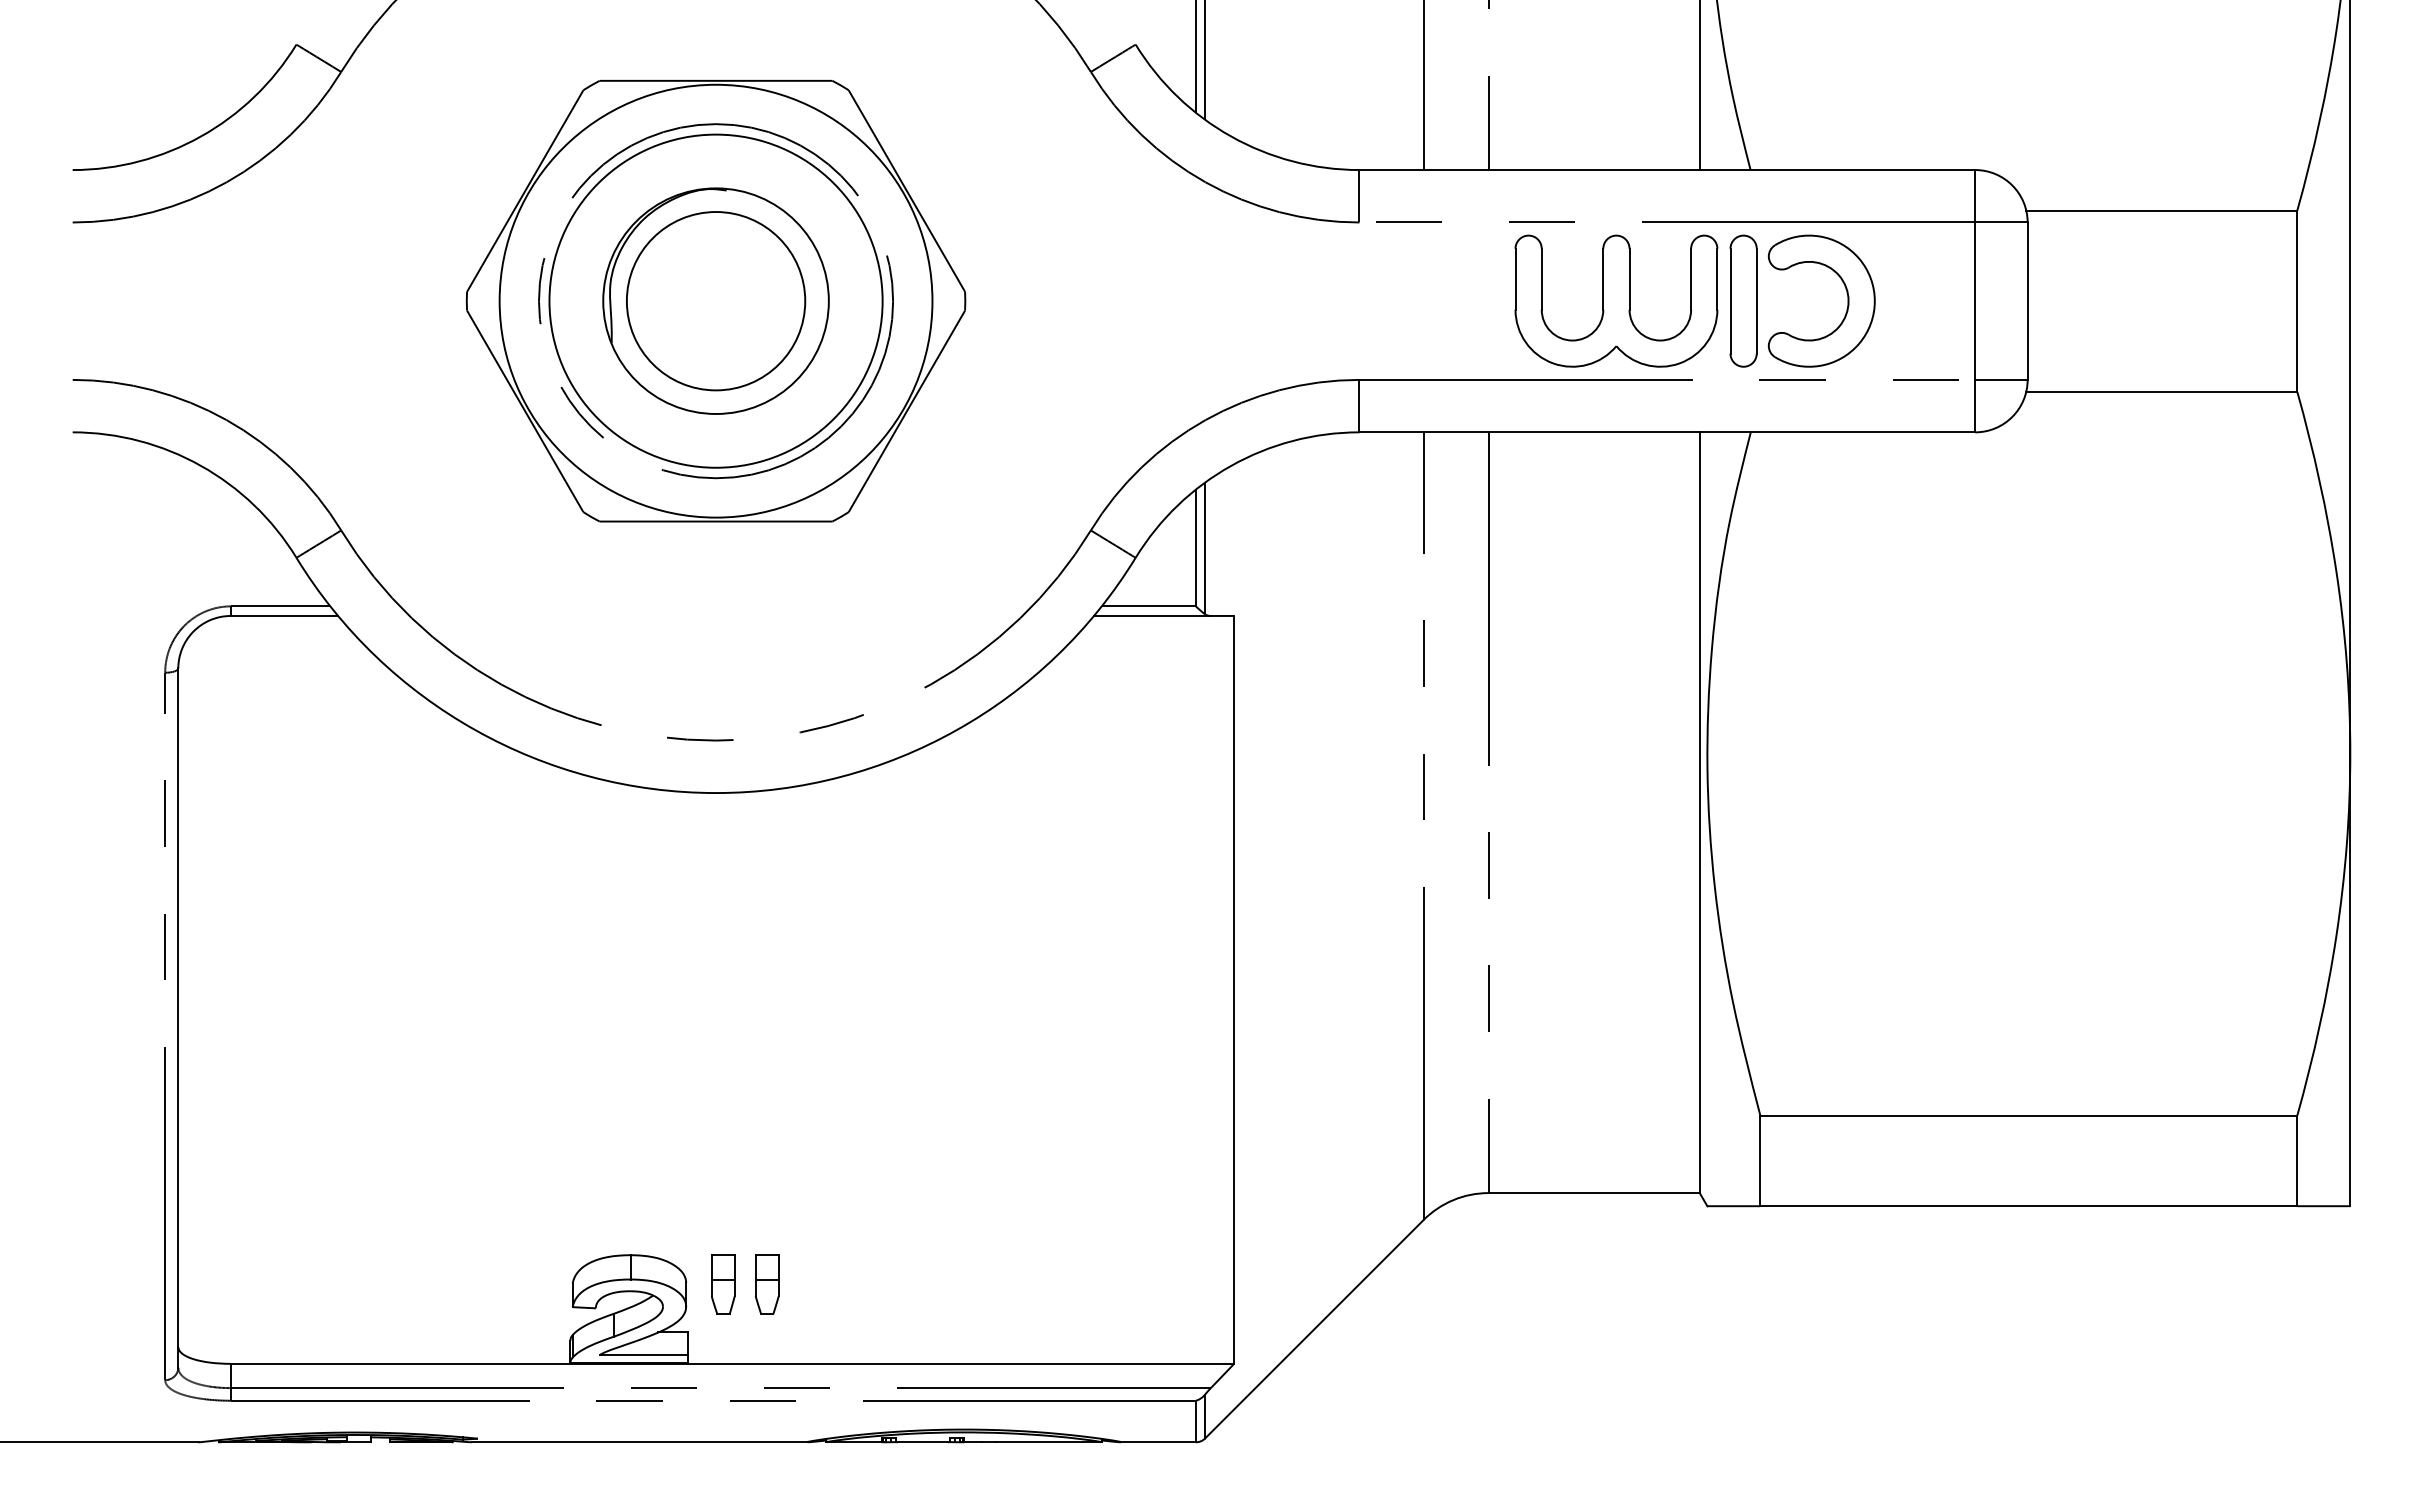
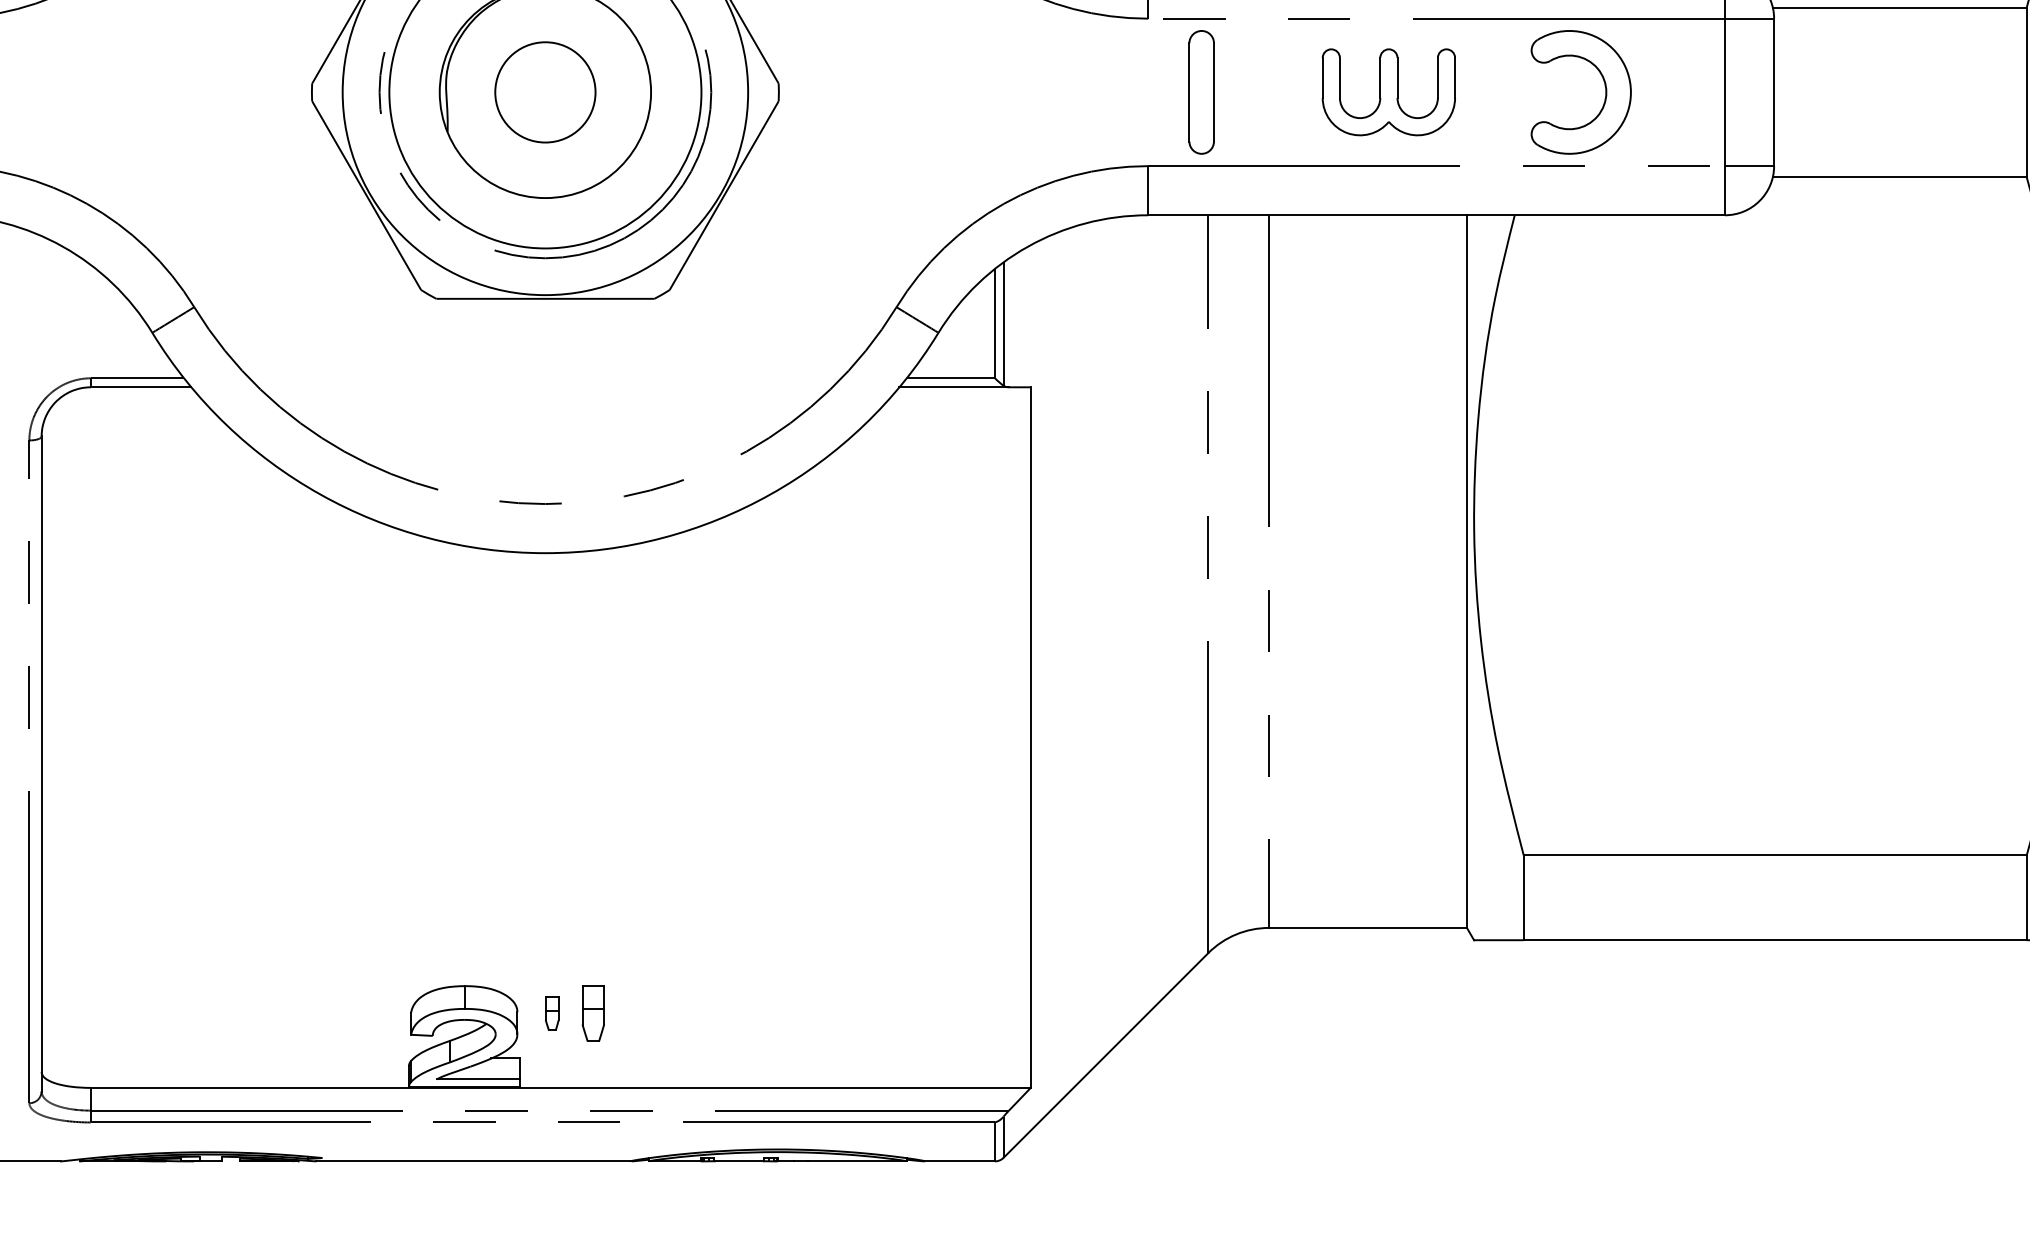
part: (1616, 300) -> (1388, 91), size x0.7
part: (1743, 300) -> (1201, 91), moved
circle: (715, 301) -> (544, 92), size x0.6
part: (723, 1284) -> (552, 1013), size x0.6

